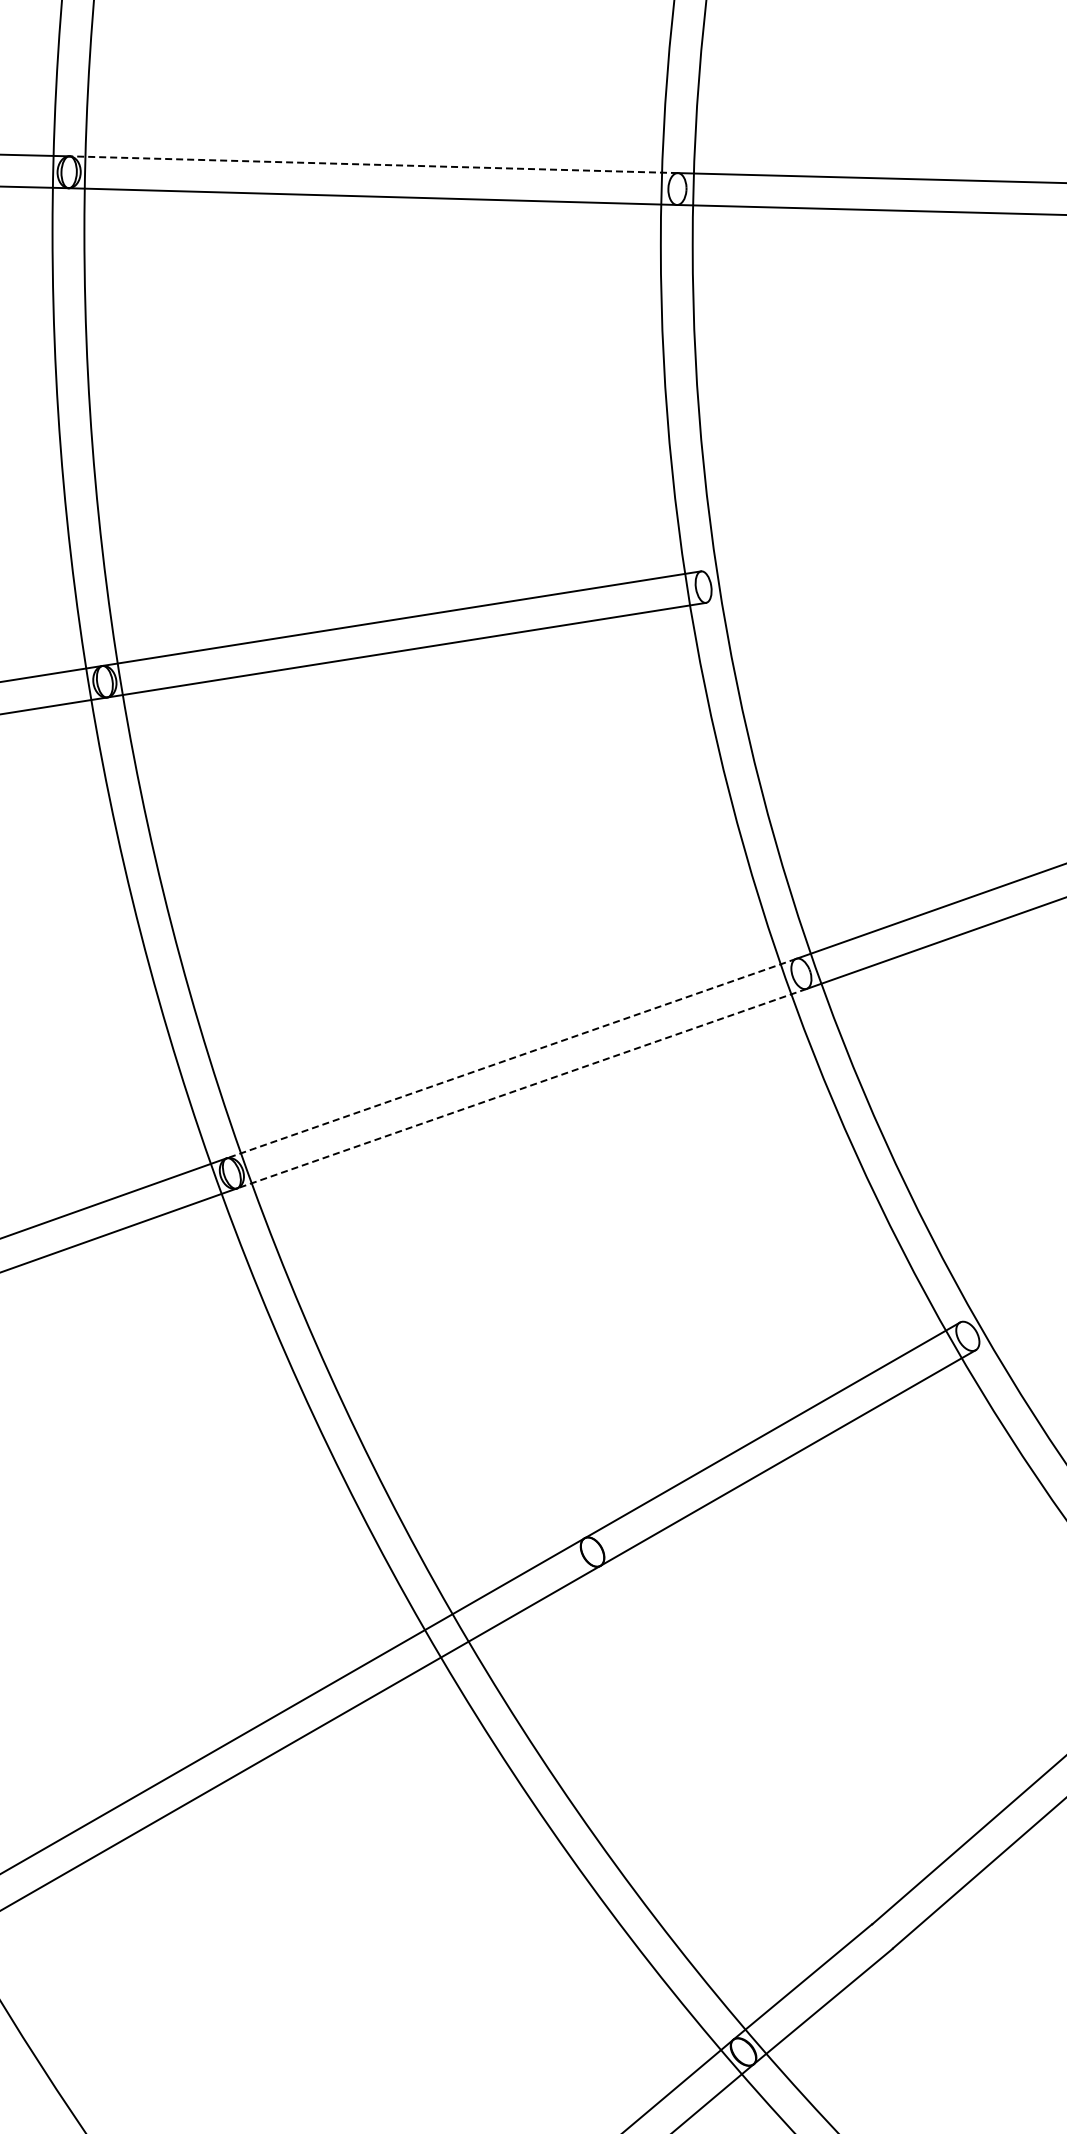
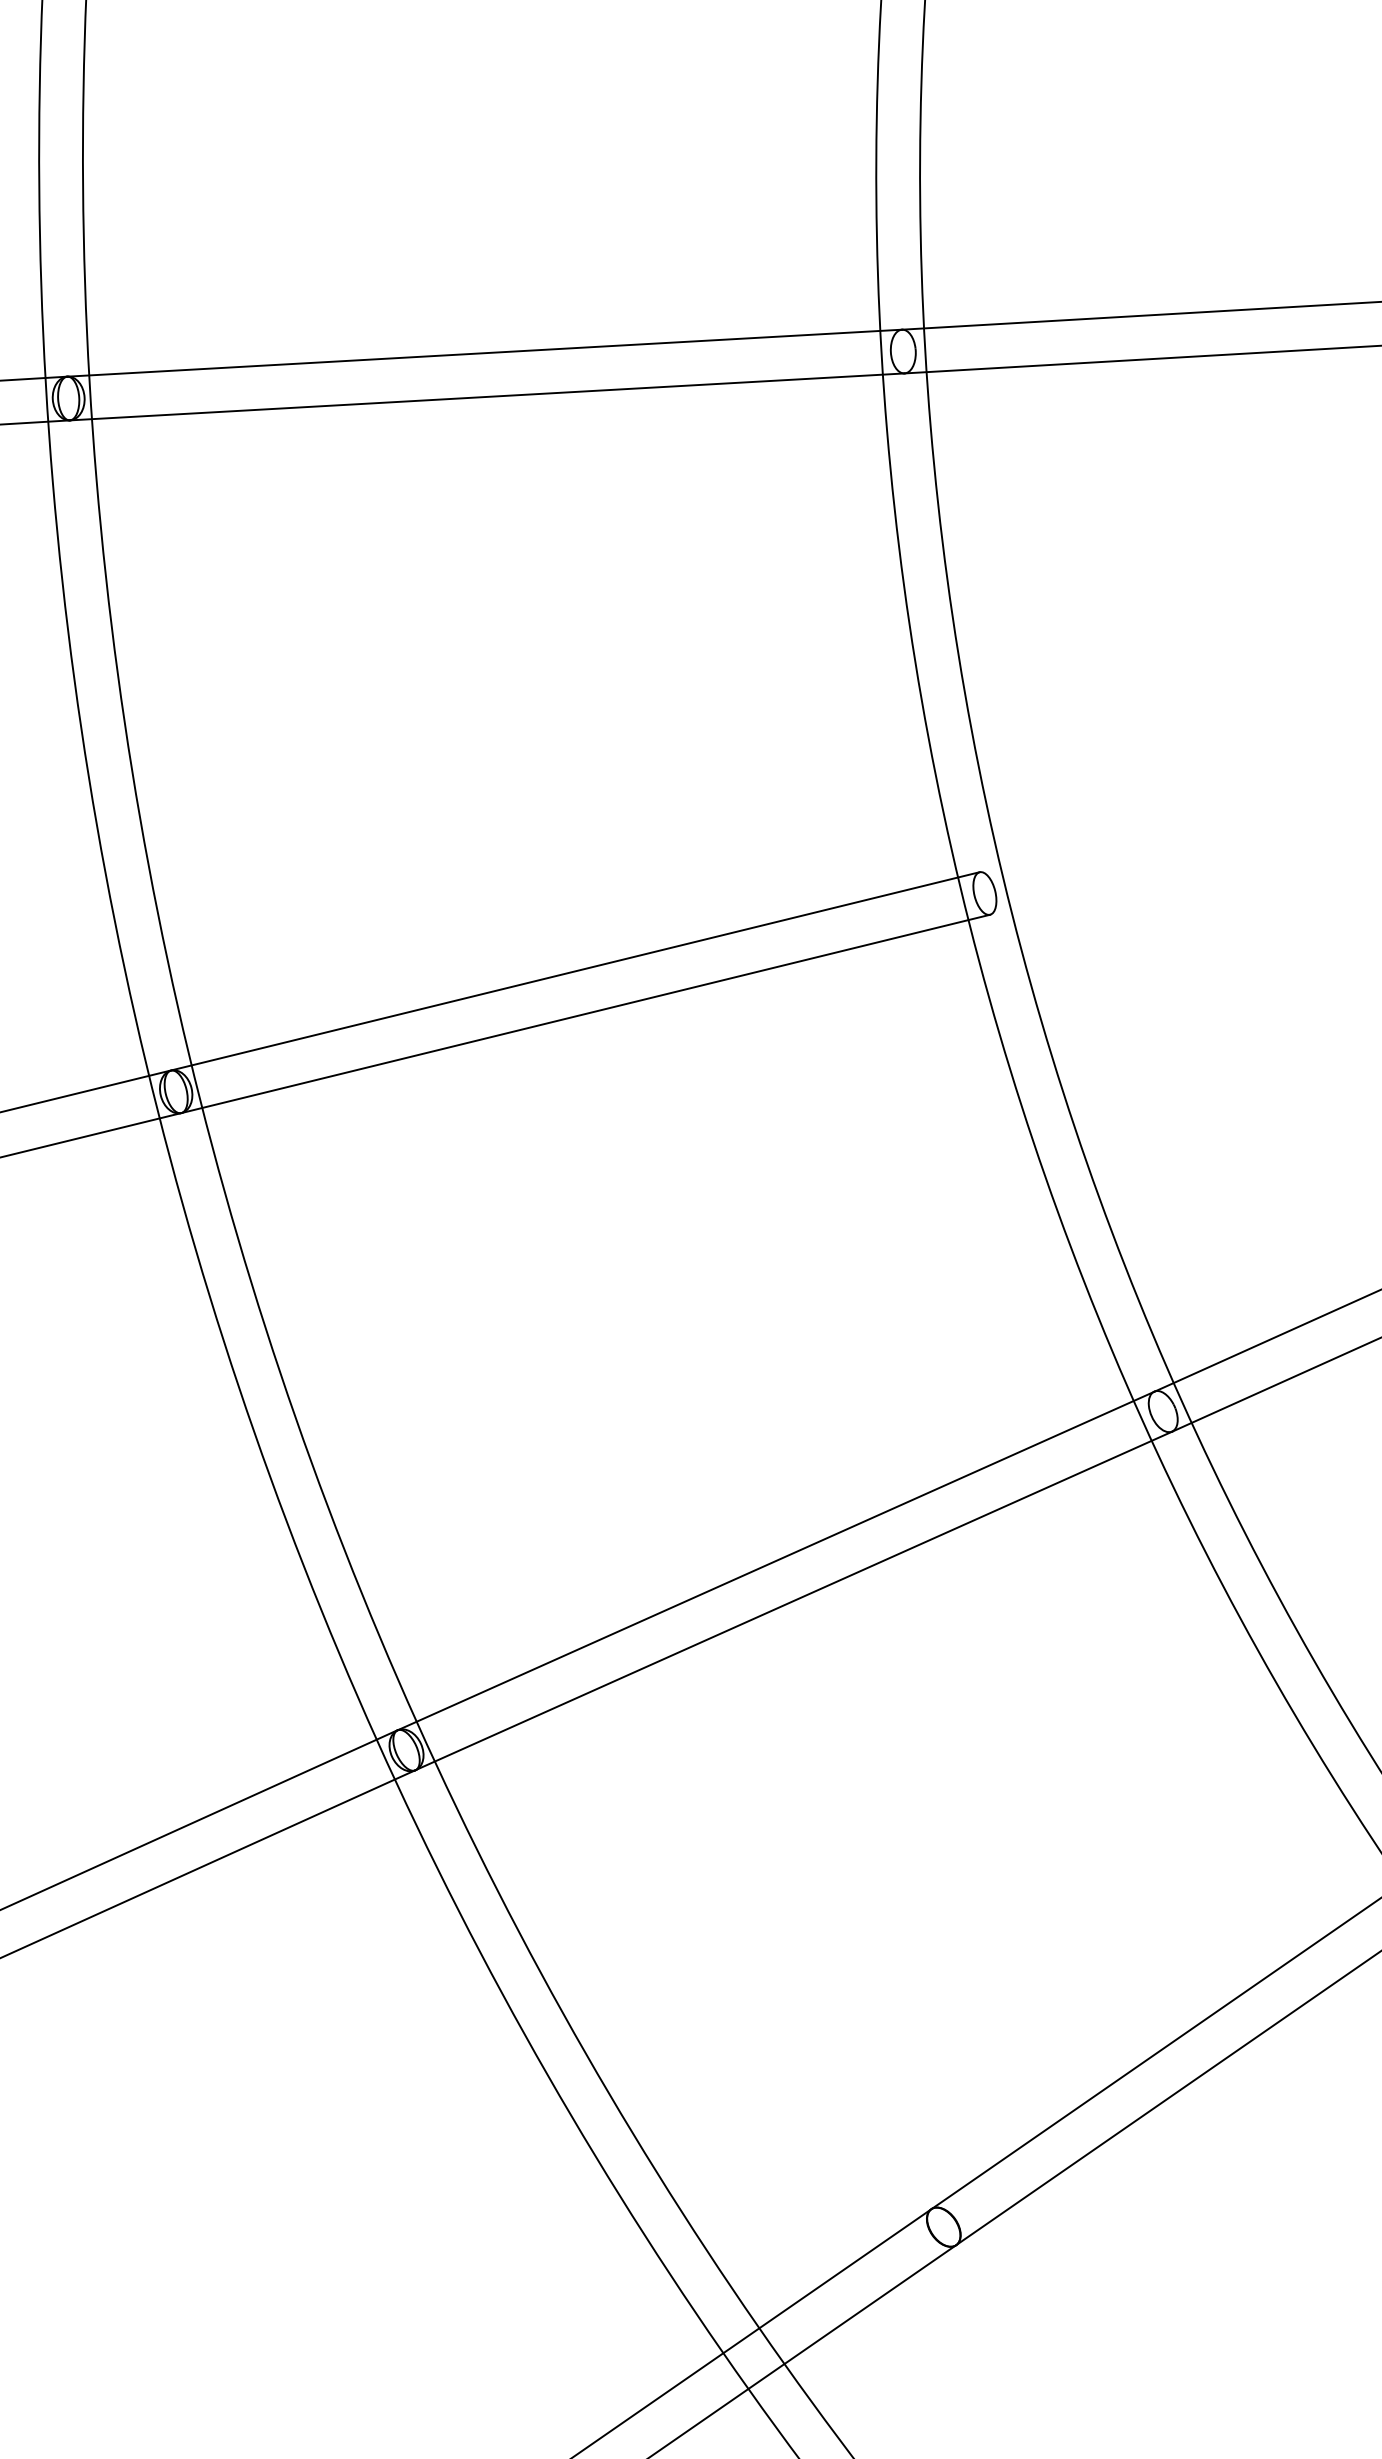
line: (373, 164) -> (484, 352), dashed -> solid
line: (511, 1058) -> (776, 1560), dashed -> solid
line: (522, 1088) -> (794, 1600), dashed -> solid

